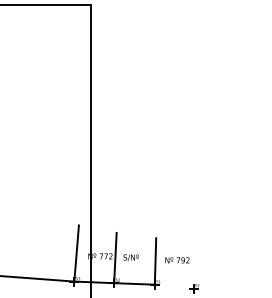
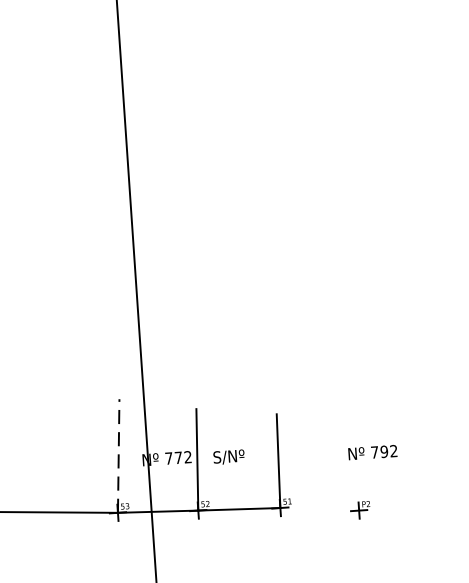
line: (76, 253) -> (118, 456), solid -> dashed
text: (177, 260) -> (372, 452), moved

